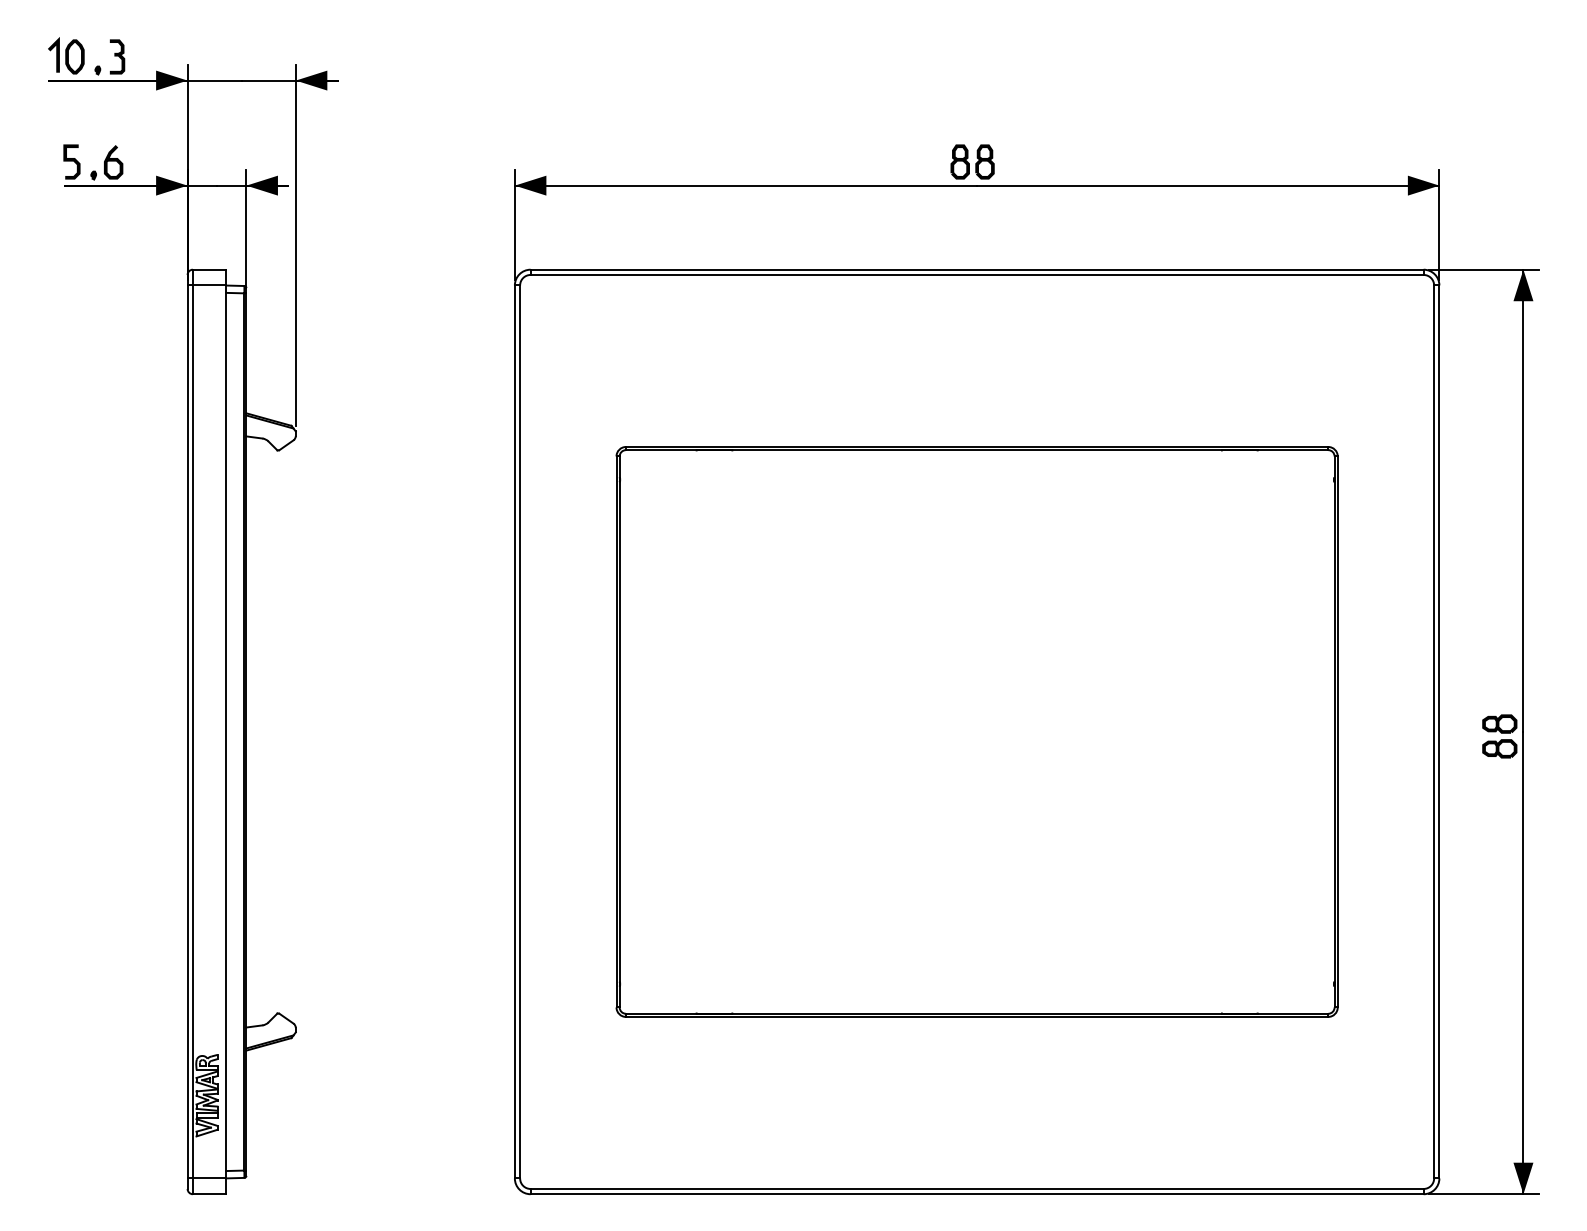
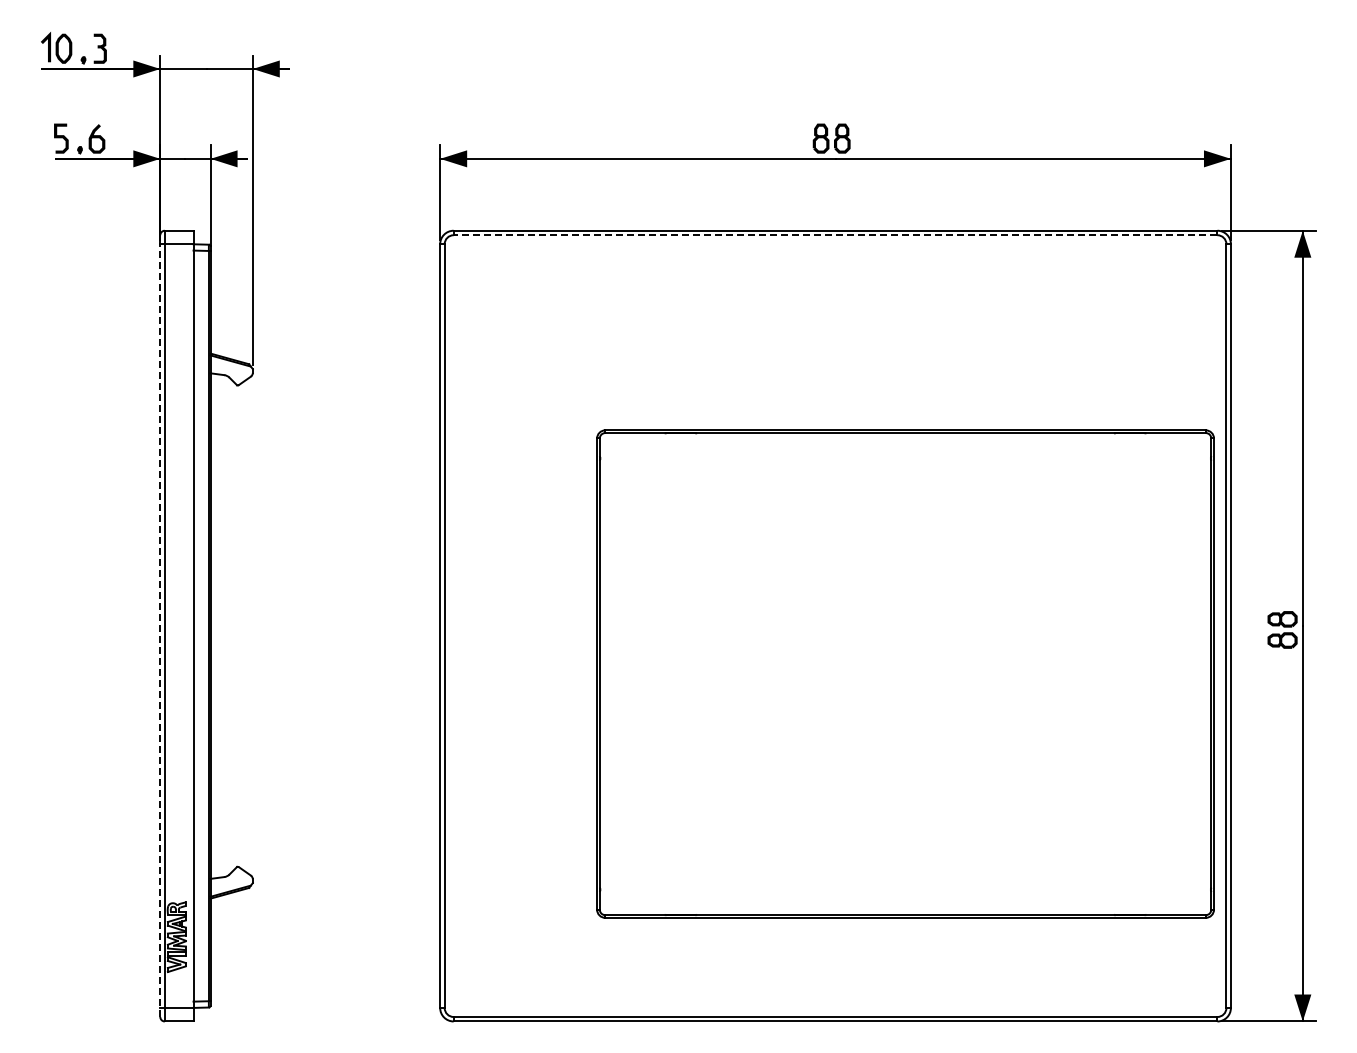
line: (977, 275) -> (835, 235), solid -> dashed
part: (977, 731) -> (905, 673), moved
line: (187, 732) -> (160, 626), solid -> dashed

